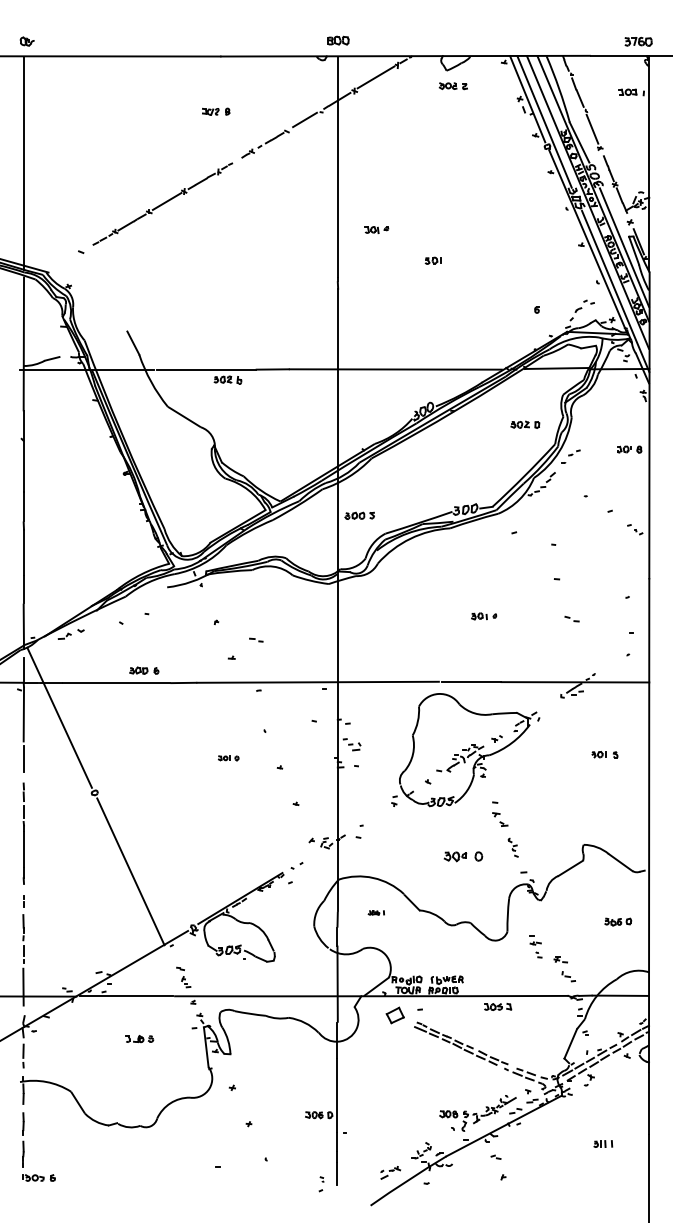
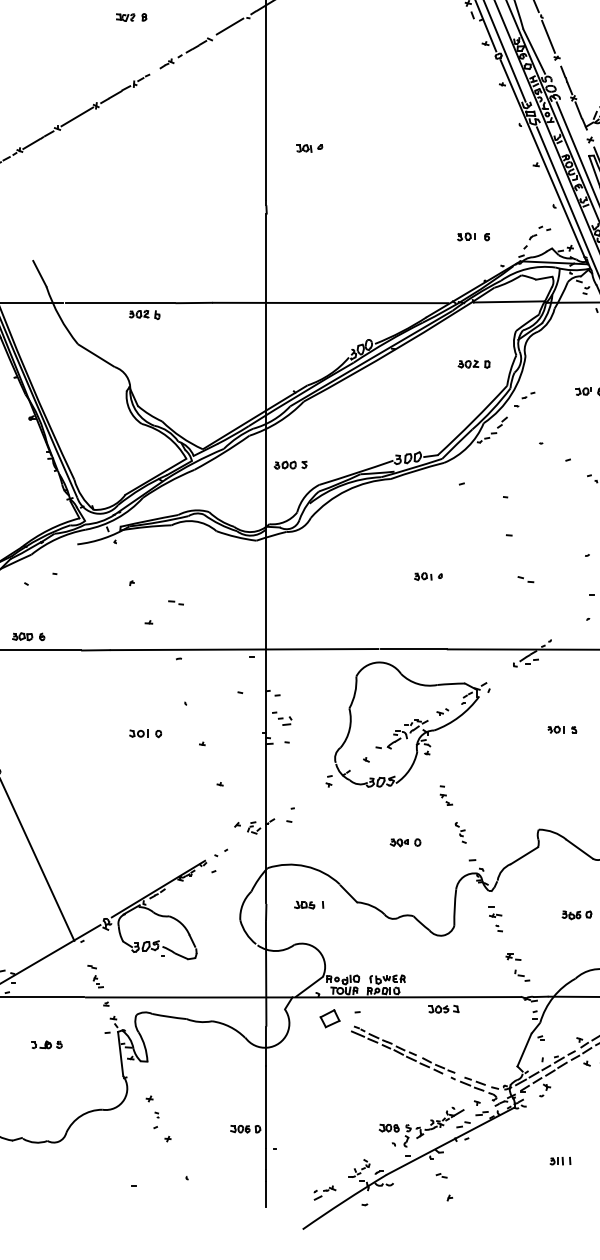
part: (432, 260) -> (465, 236), moved
part: (144, 670) -> (28, 636), moved
part: (228, 758) -> (145, 733), size x1.43
part: (500, 813) -> (446, 794), size x0.71
part: (463, 856) -> (405, 842), size x0.71
part: (376, 912) -> (309, 904), size x1.67
part: (535, 946) -> (495, 919), moved
part: (321, 1184) -> (156, 1120), moved

